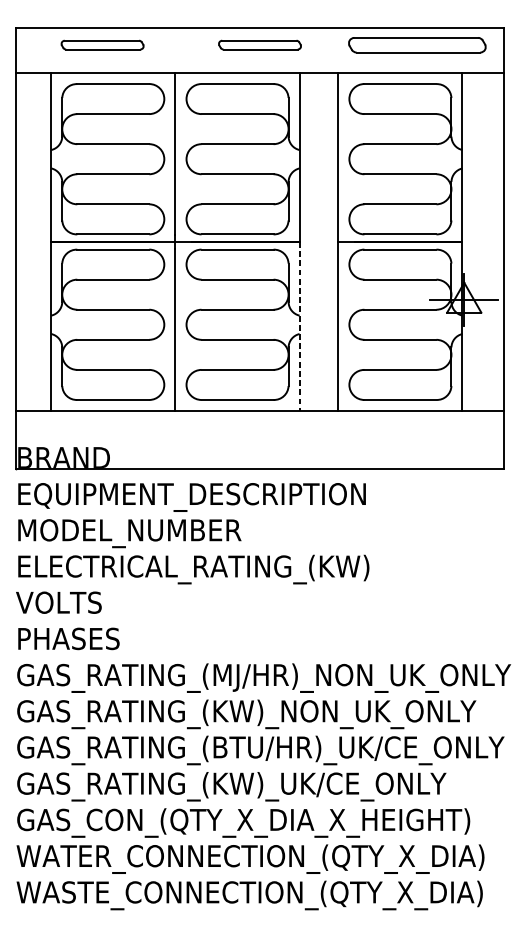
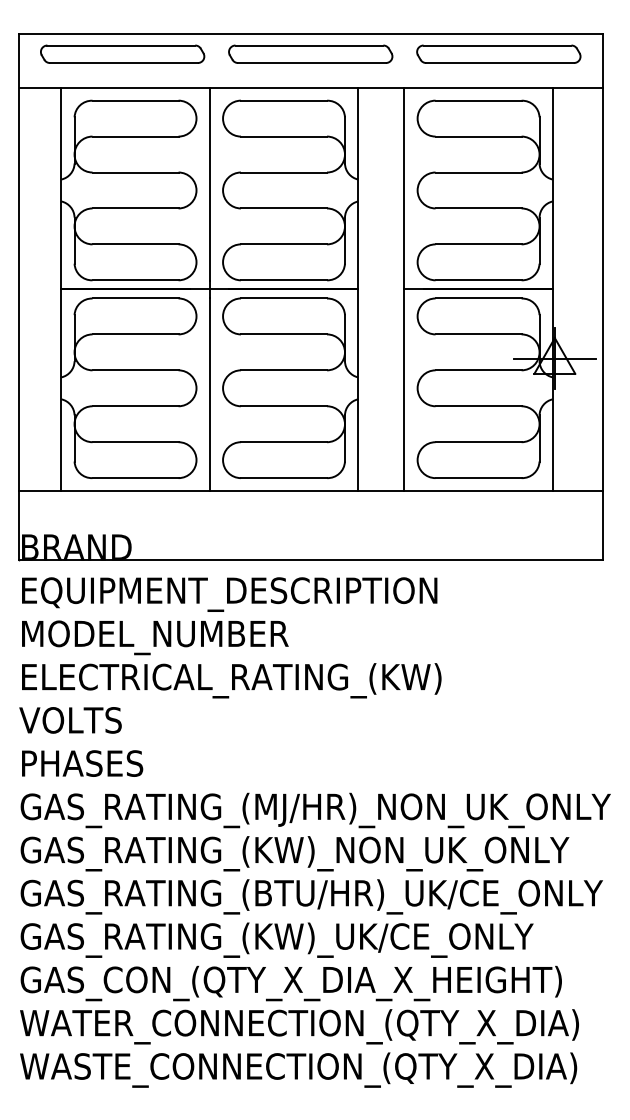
part: (102, 44) -> (122, 53), size x1.67
part: (259, 44) -> (310, 53), size x1.67
line: (299, 326) -> (358, 390), dashed -> solid

